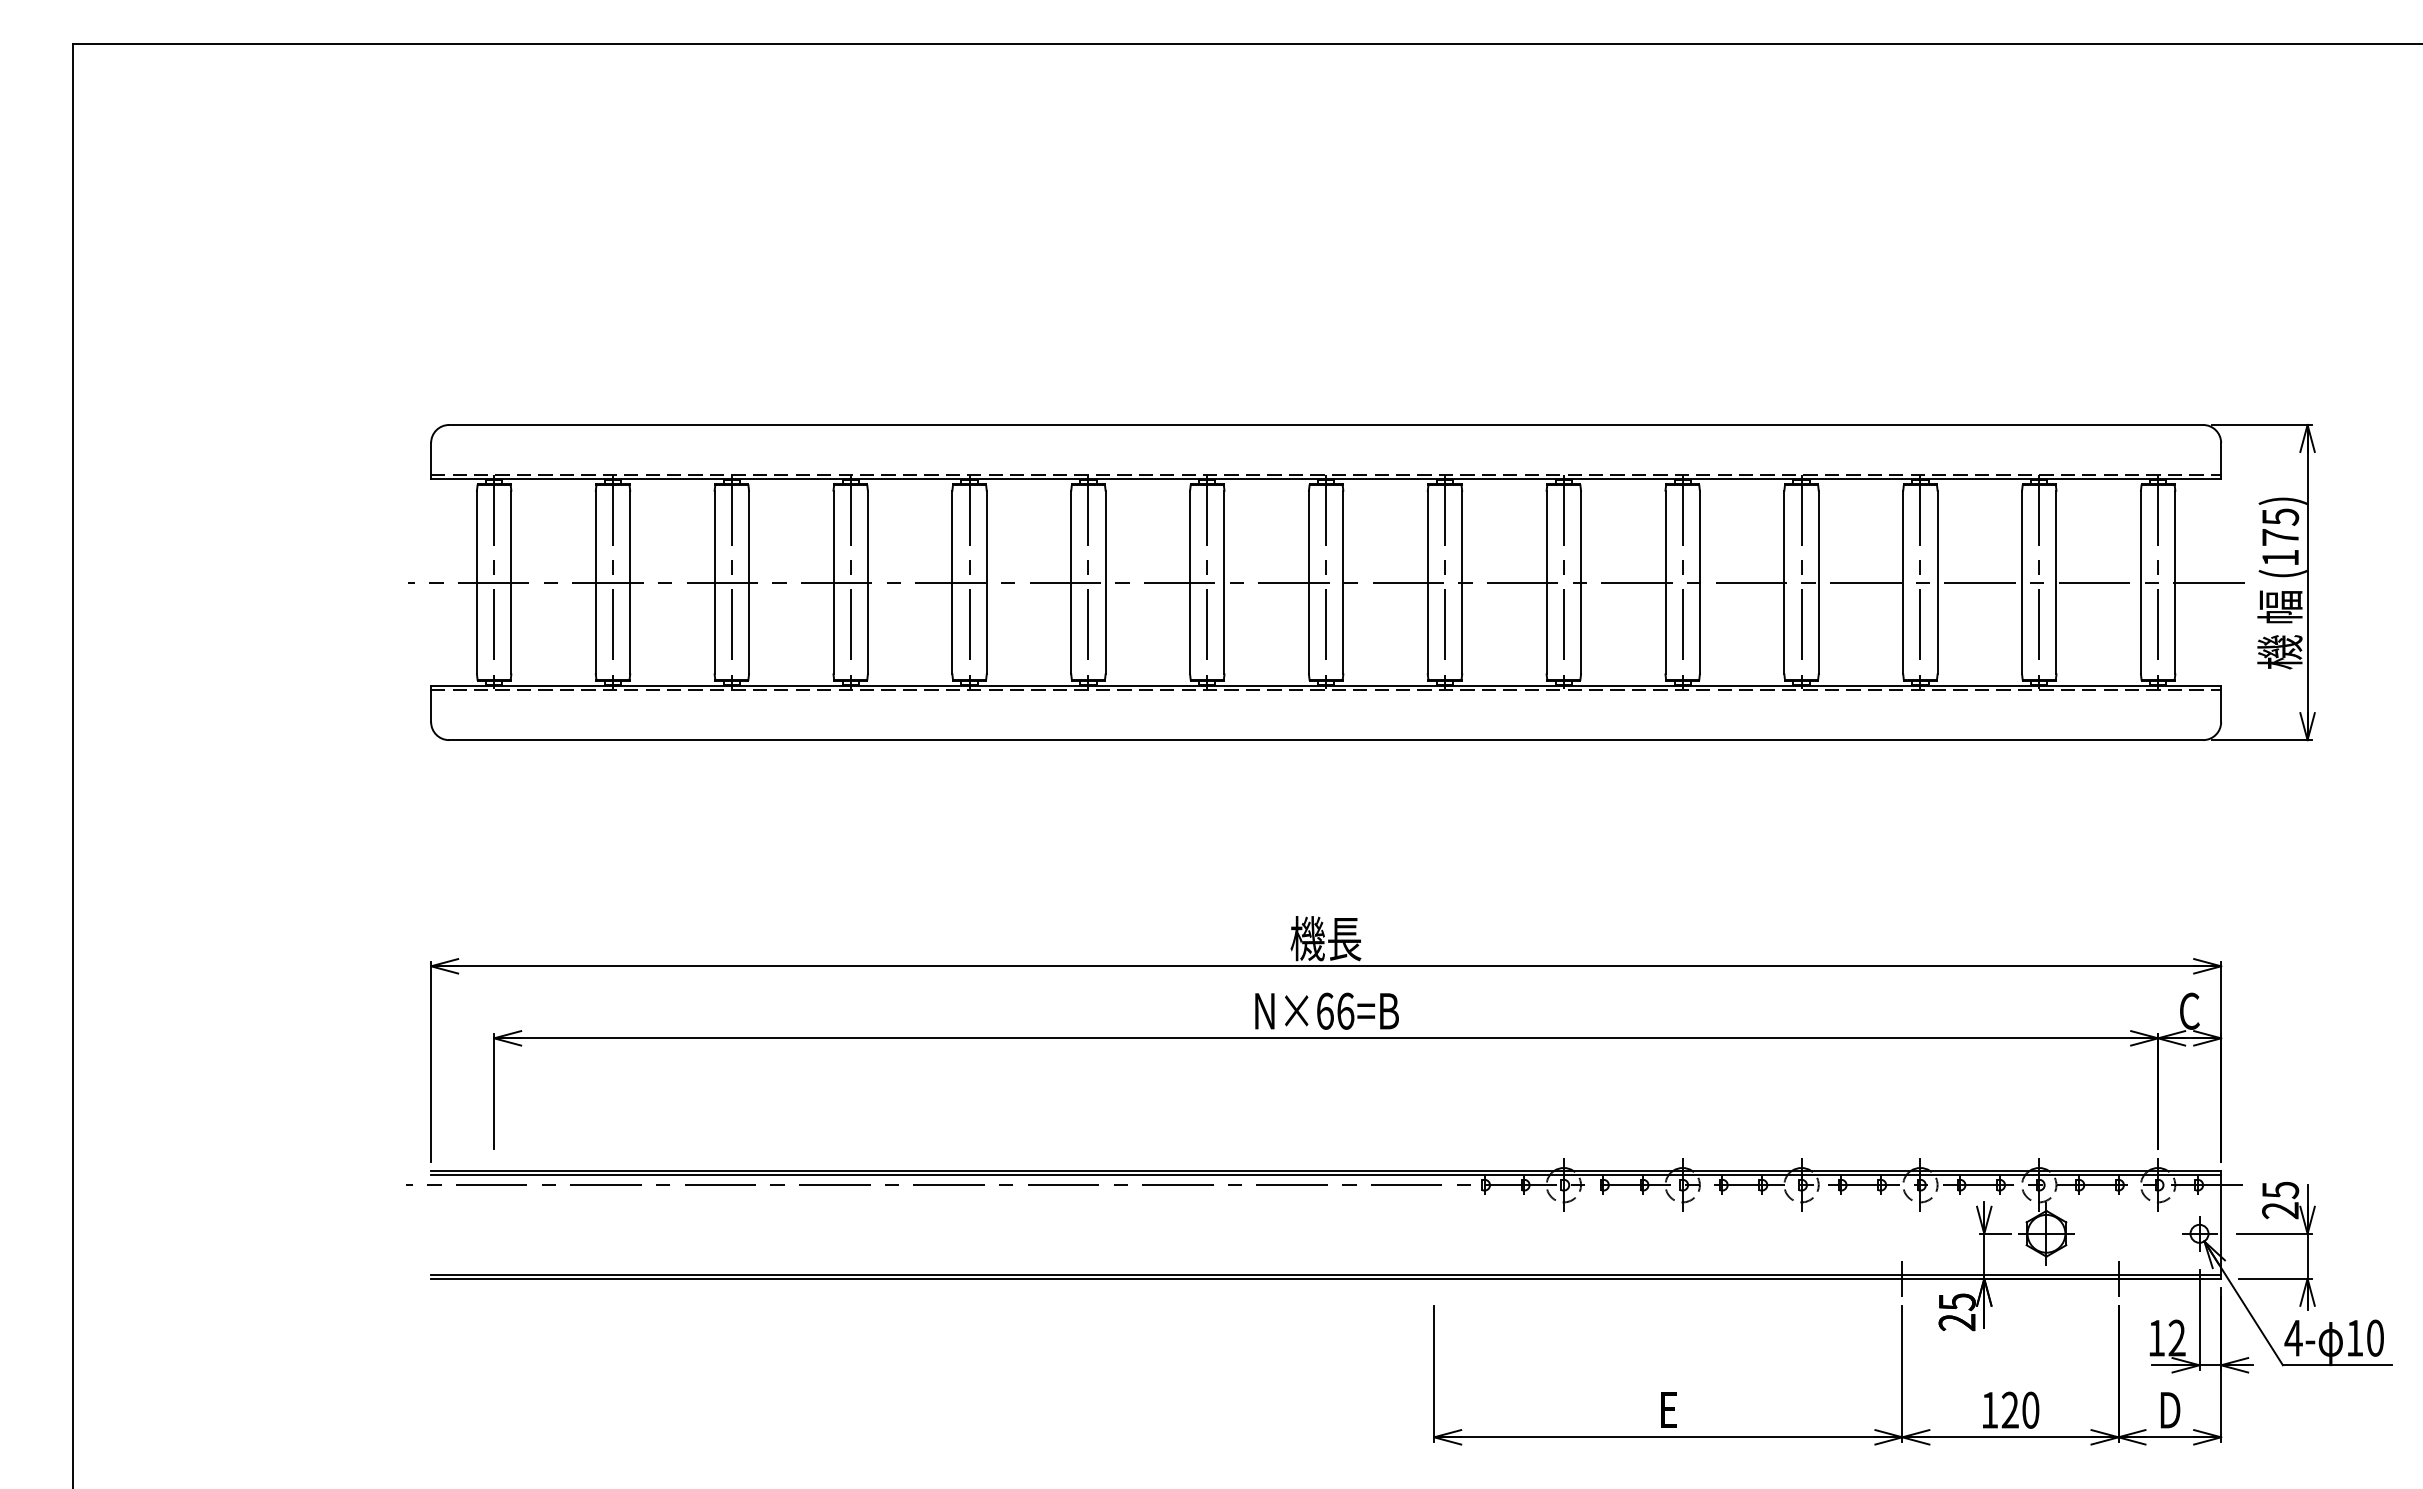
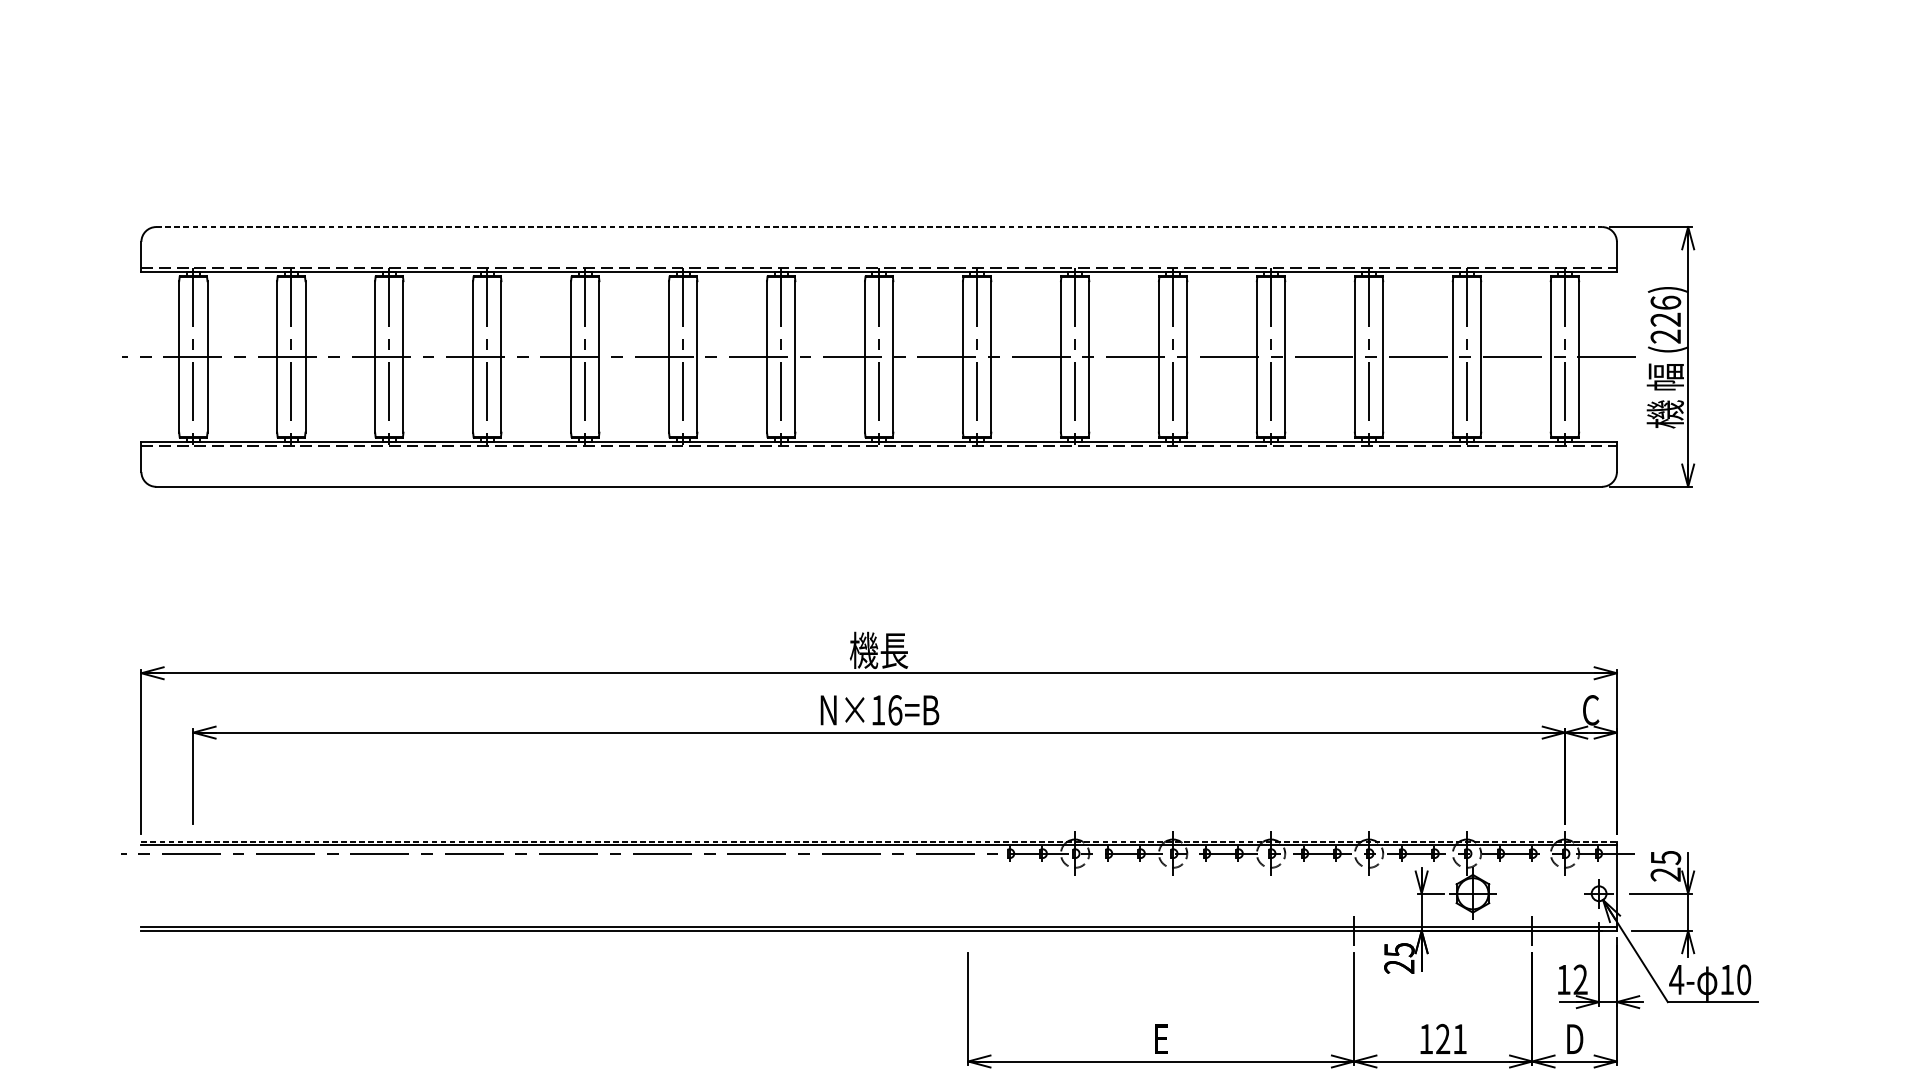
line: (1326, 425) -> (879, 227), solid -> dashed
text: (2280, 537) -> (1665, 319), (175) -> (226)
text: (1325, 1010) -> (878, 709), N×66=B -> N×16=B
line: (1326, 1170) -> (879, 841), solid -> dashed
text: (2030, 1409) -> (1459, 1038), 120 -> 121

